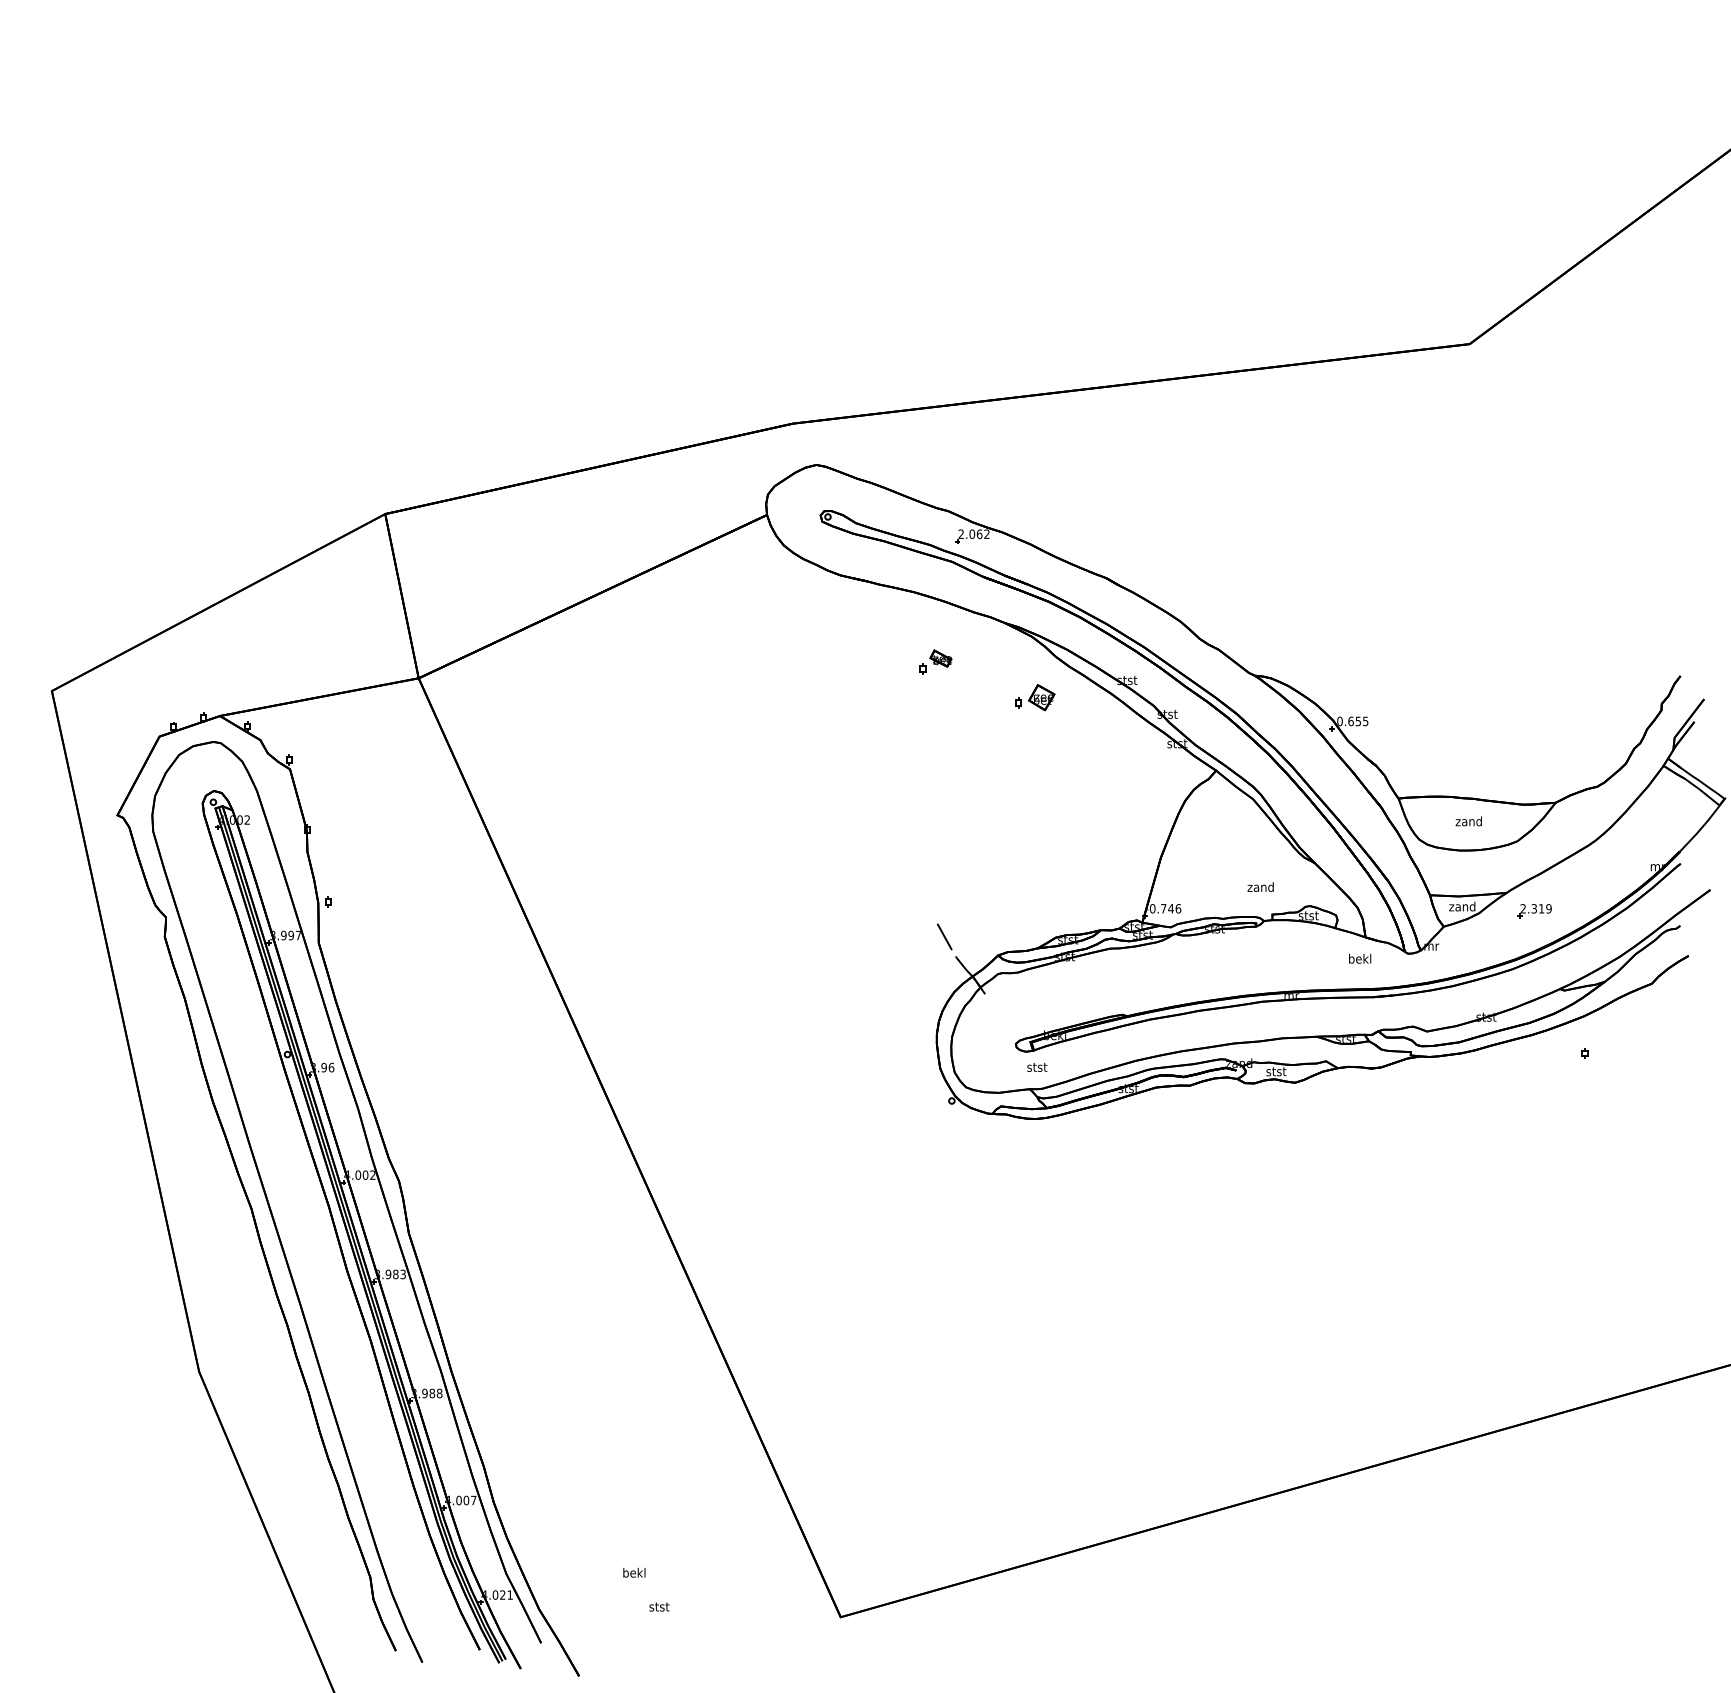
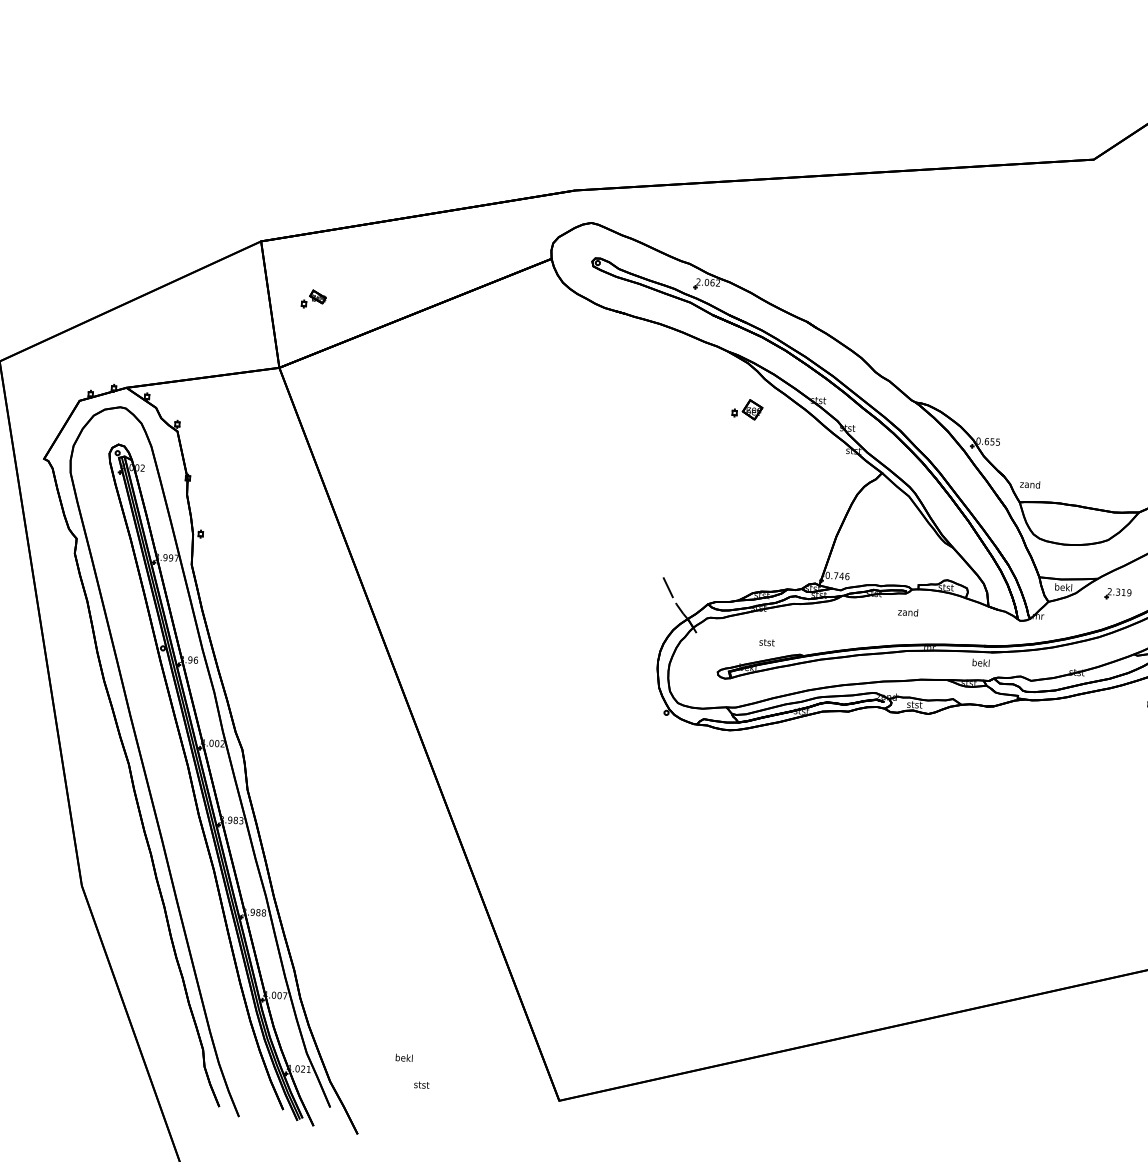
part: (935, 661) -> (313, 298), moved
text: (1468, 821) -> (1029, 484), moved
text: (1260, 886) -> (907, 611), moved
text: (1462, 906) -> (1063, 587), zand -> bekl
text: (1360, 958) -> (981, 662), moved
text: (1037, 1067) -> (767, 642), moved

